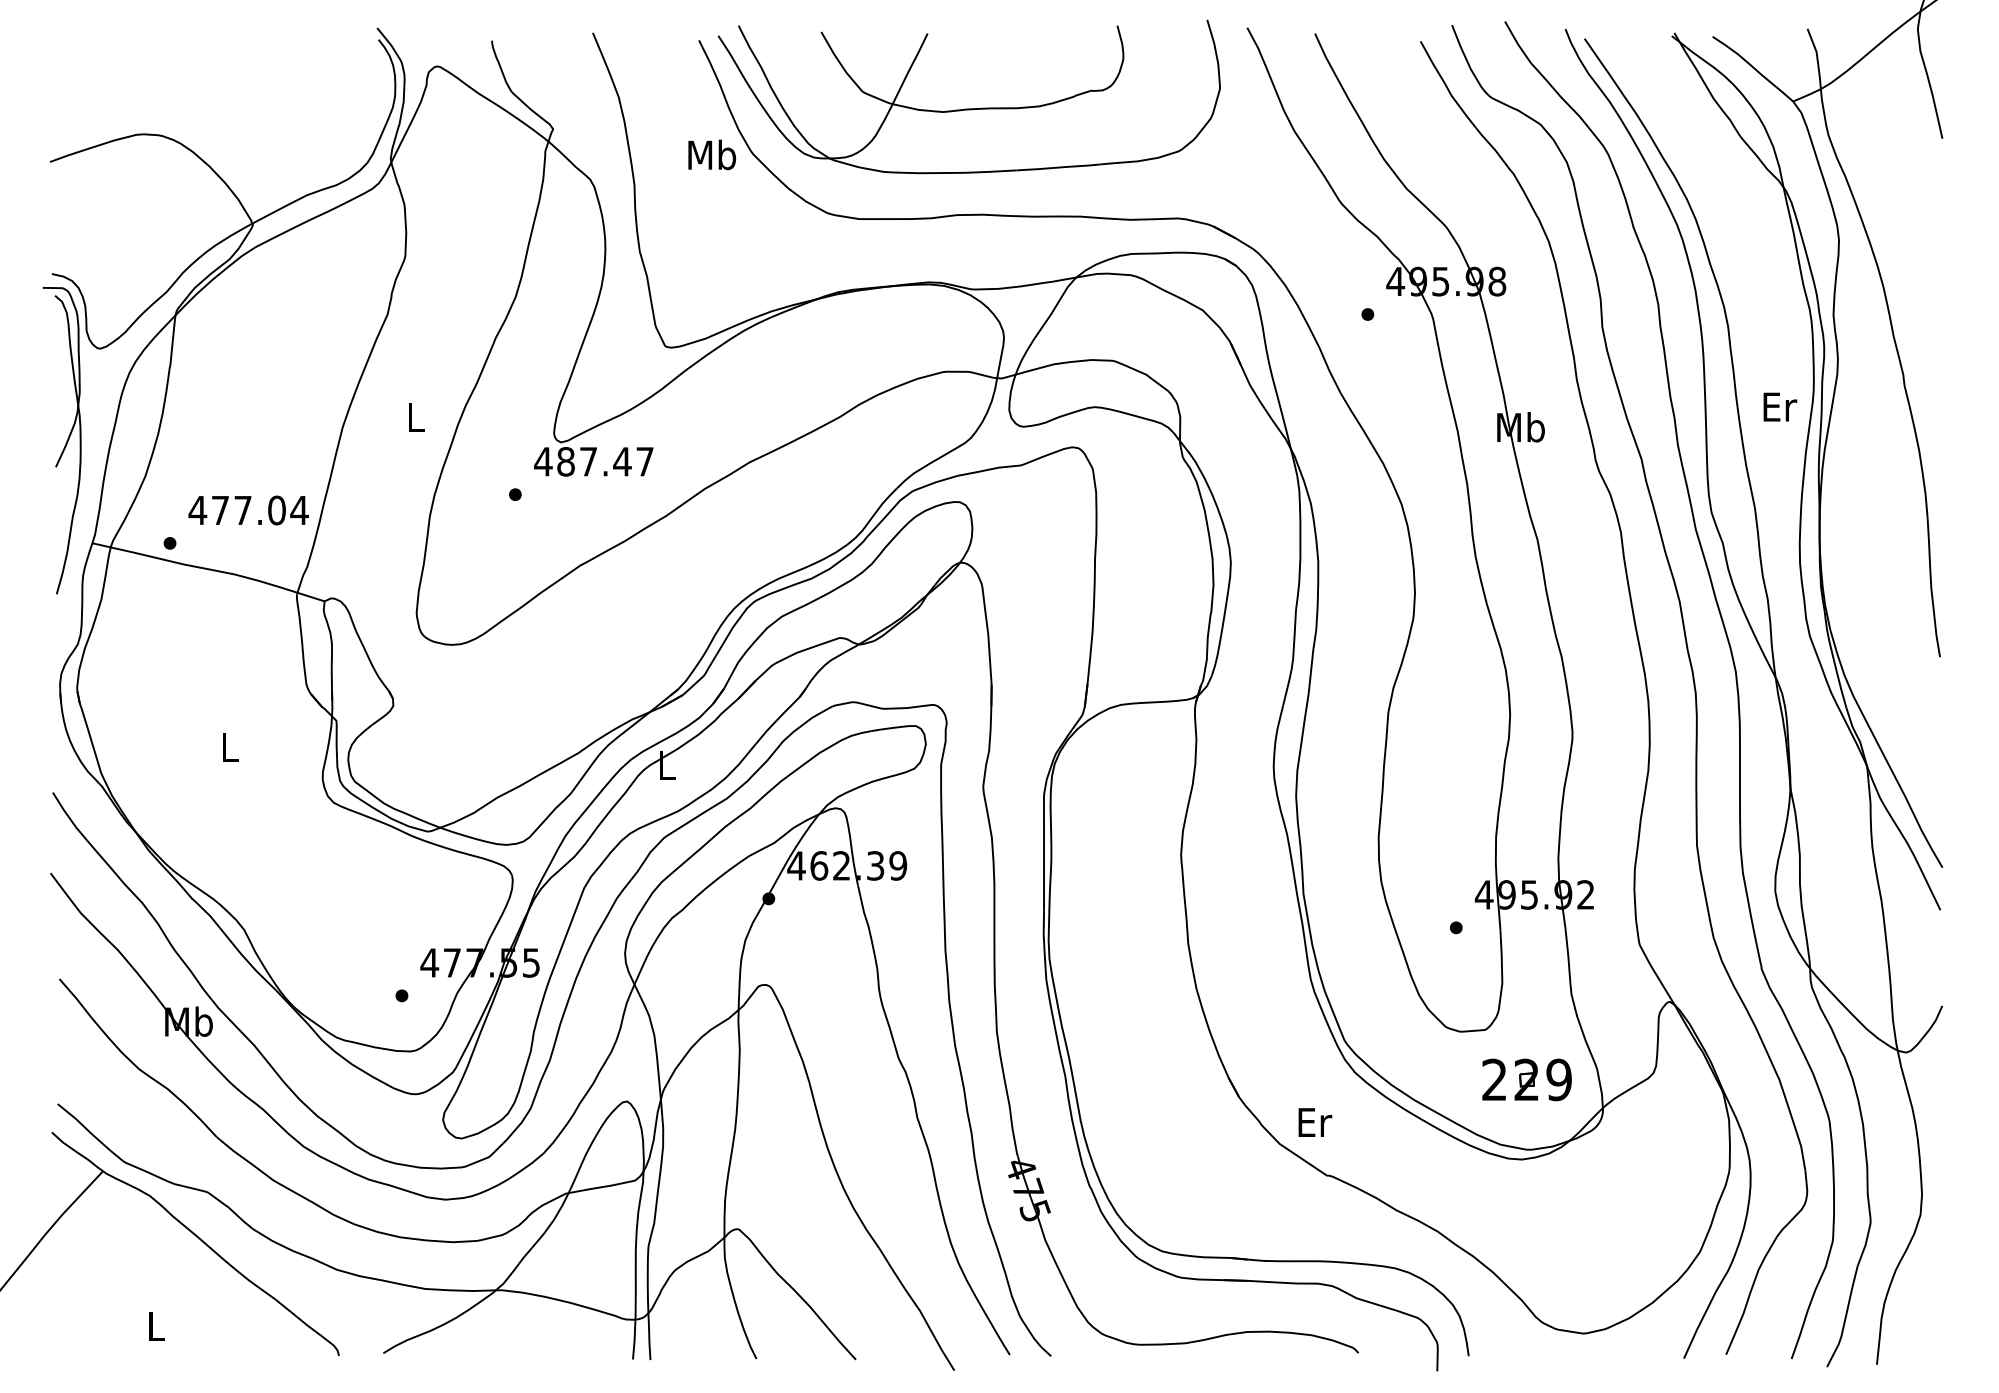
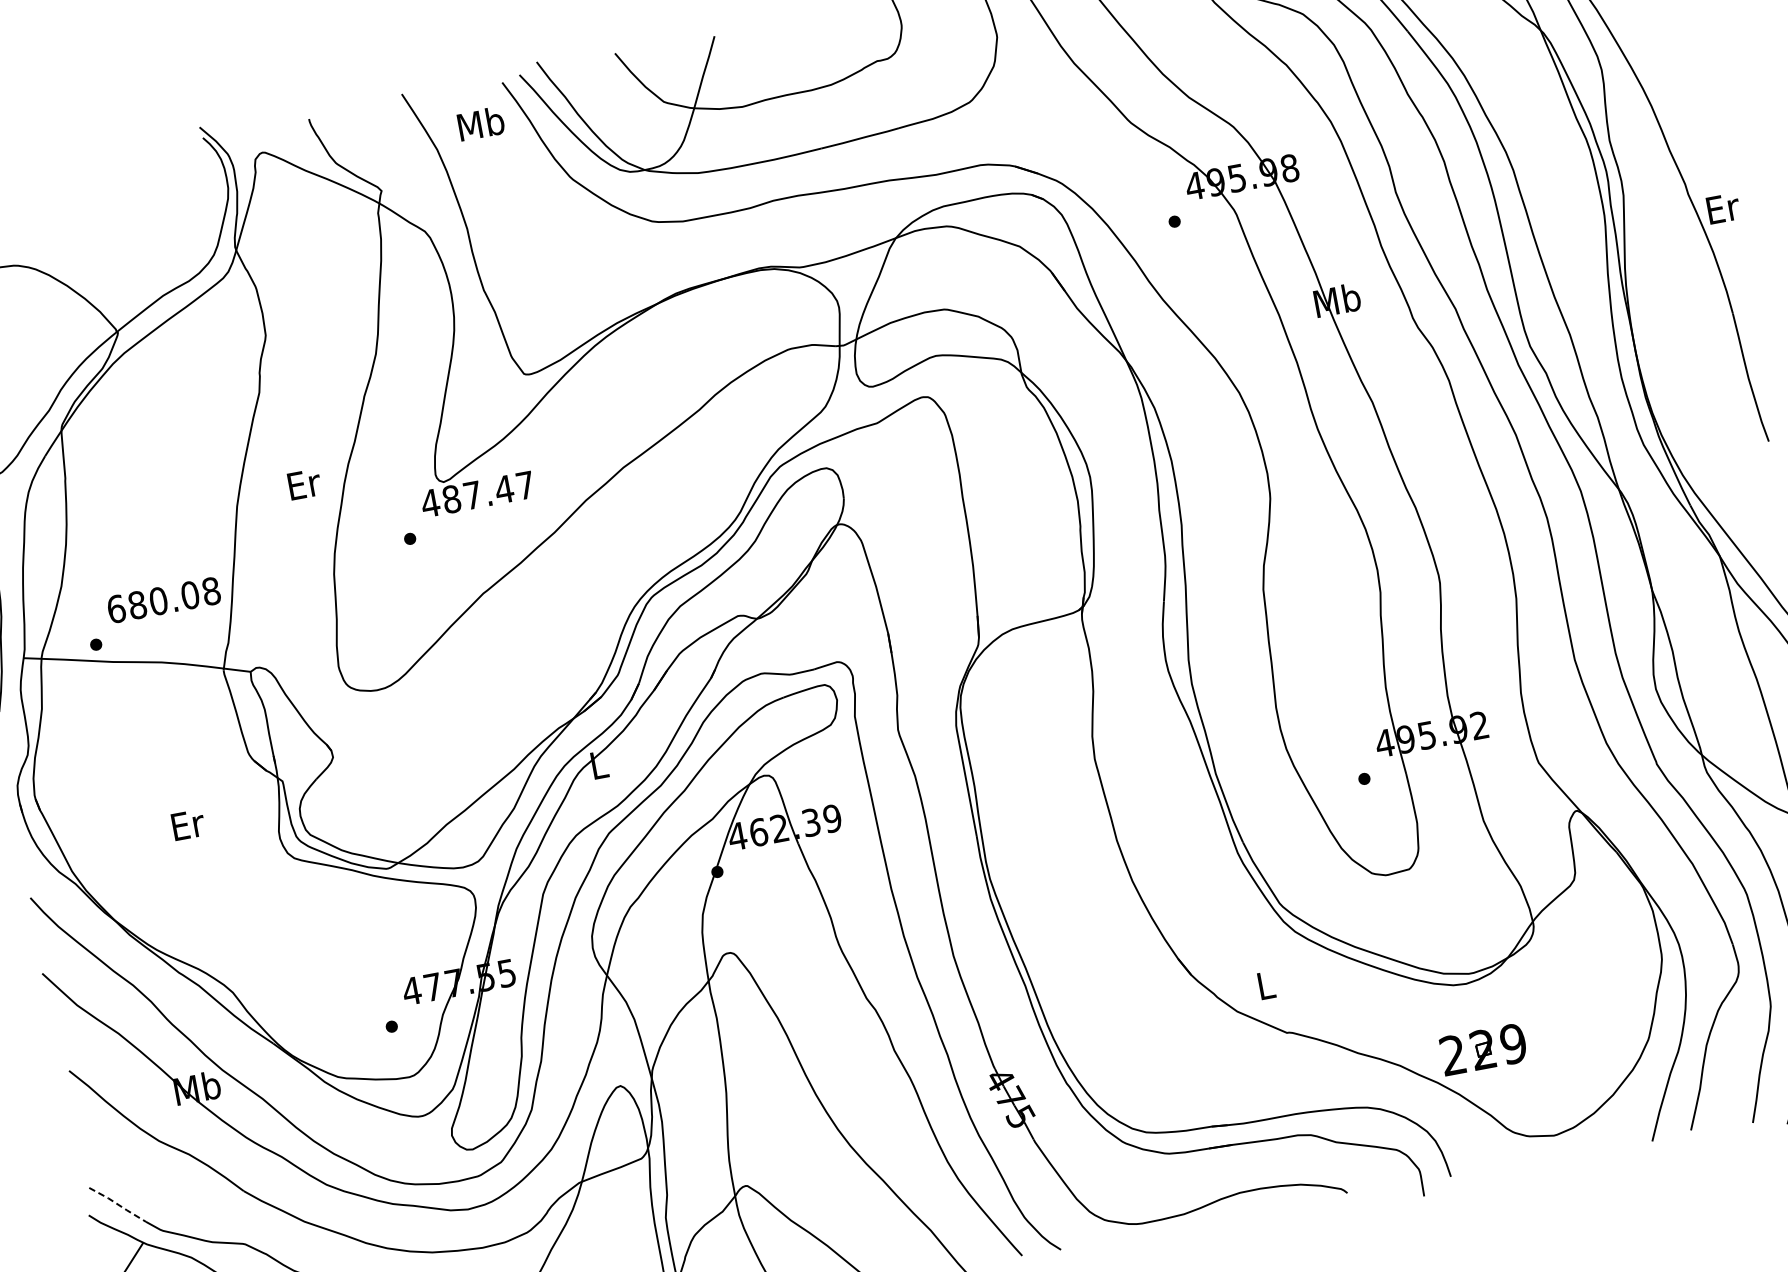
text: (712, 154) -> (481, 123), moved
text: (1780, 406) -> (1723, 207), moved
text: (416, 417) -> (304, 484), L -> Er
text: (248, 510) -> (163, 600), 477.04 -> 680.08
text: (230, 747) -> (188, 824), L -> Er
part: (1526, 1079) -> (1482, 1049), moved
text: (1315, 1122) -> (1267, 985), Er -> L
line: (84, 1127) -> (118, 1205), solid -> dashed

